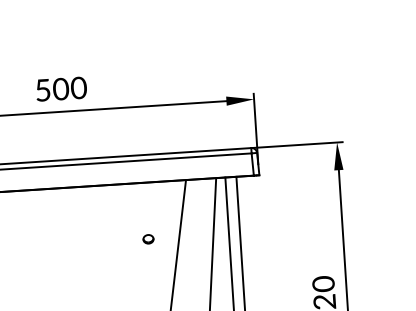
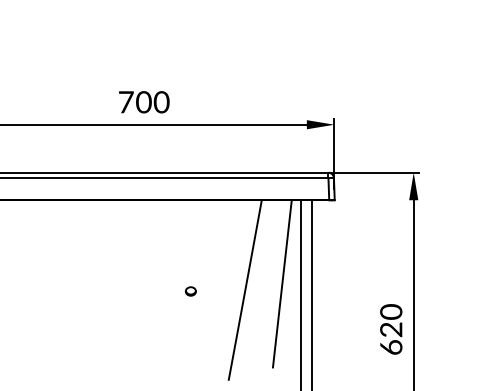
text: (43, 90) -> (126, 102), 500 -> 700
part: (148, 239) -> (190, 291), moved

